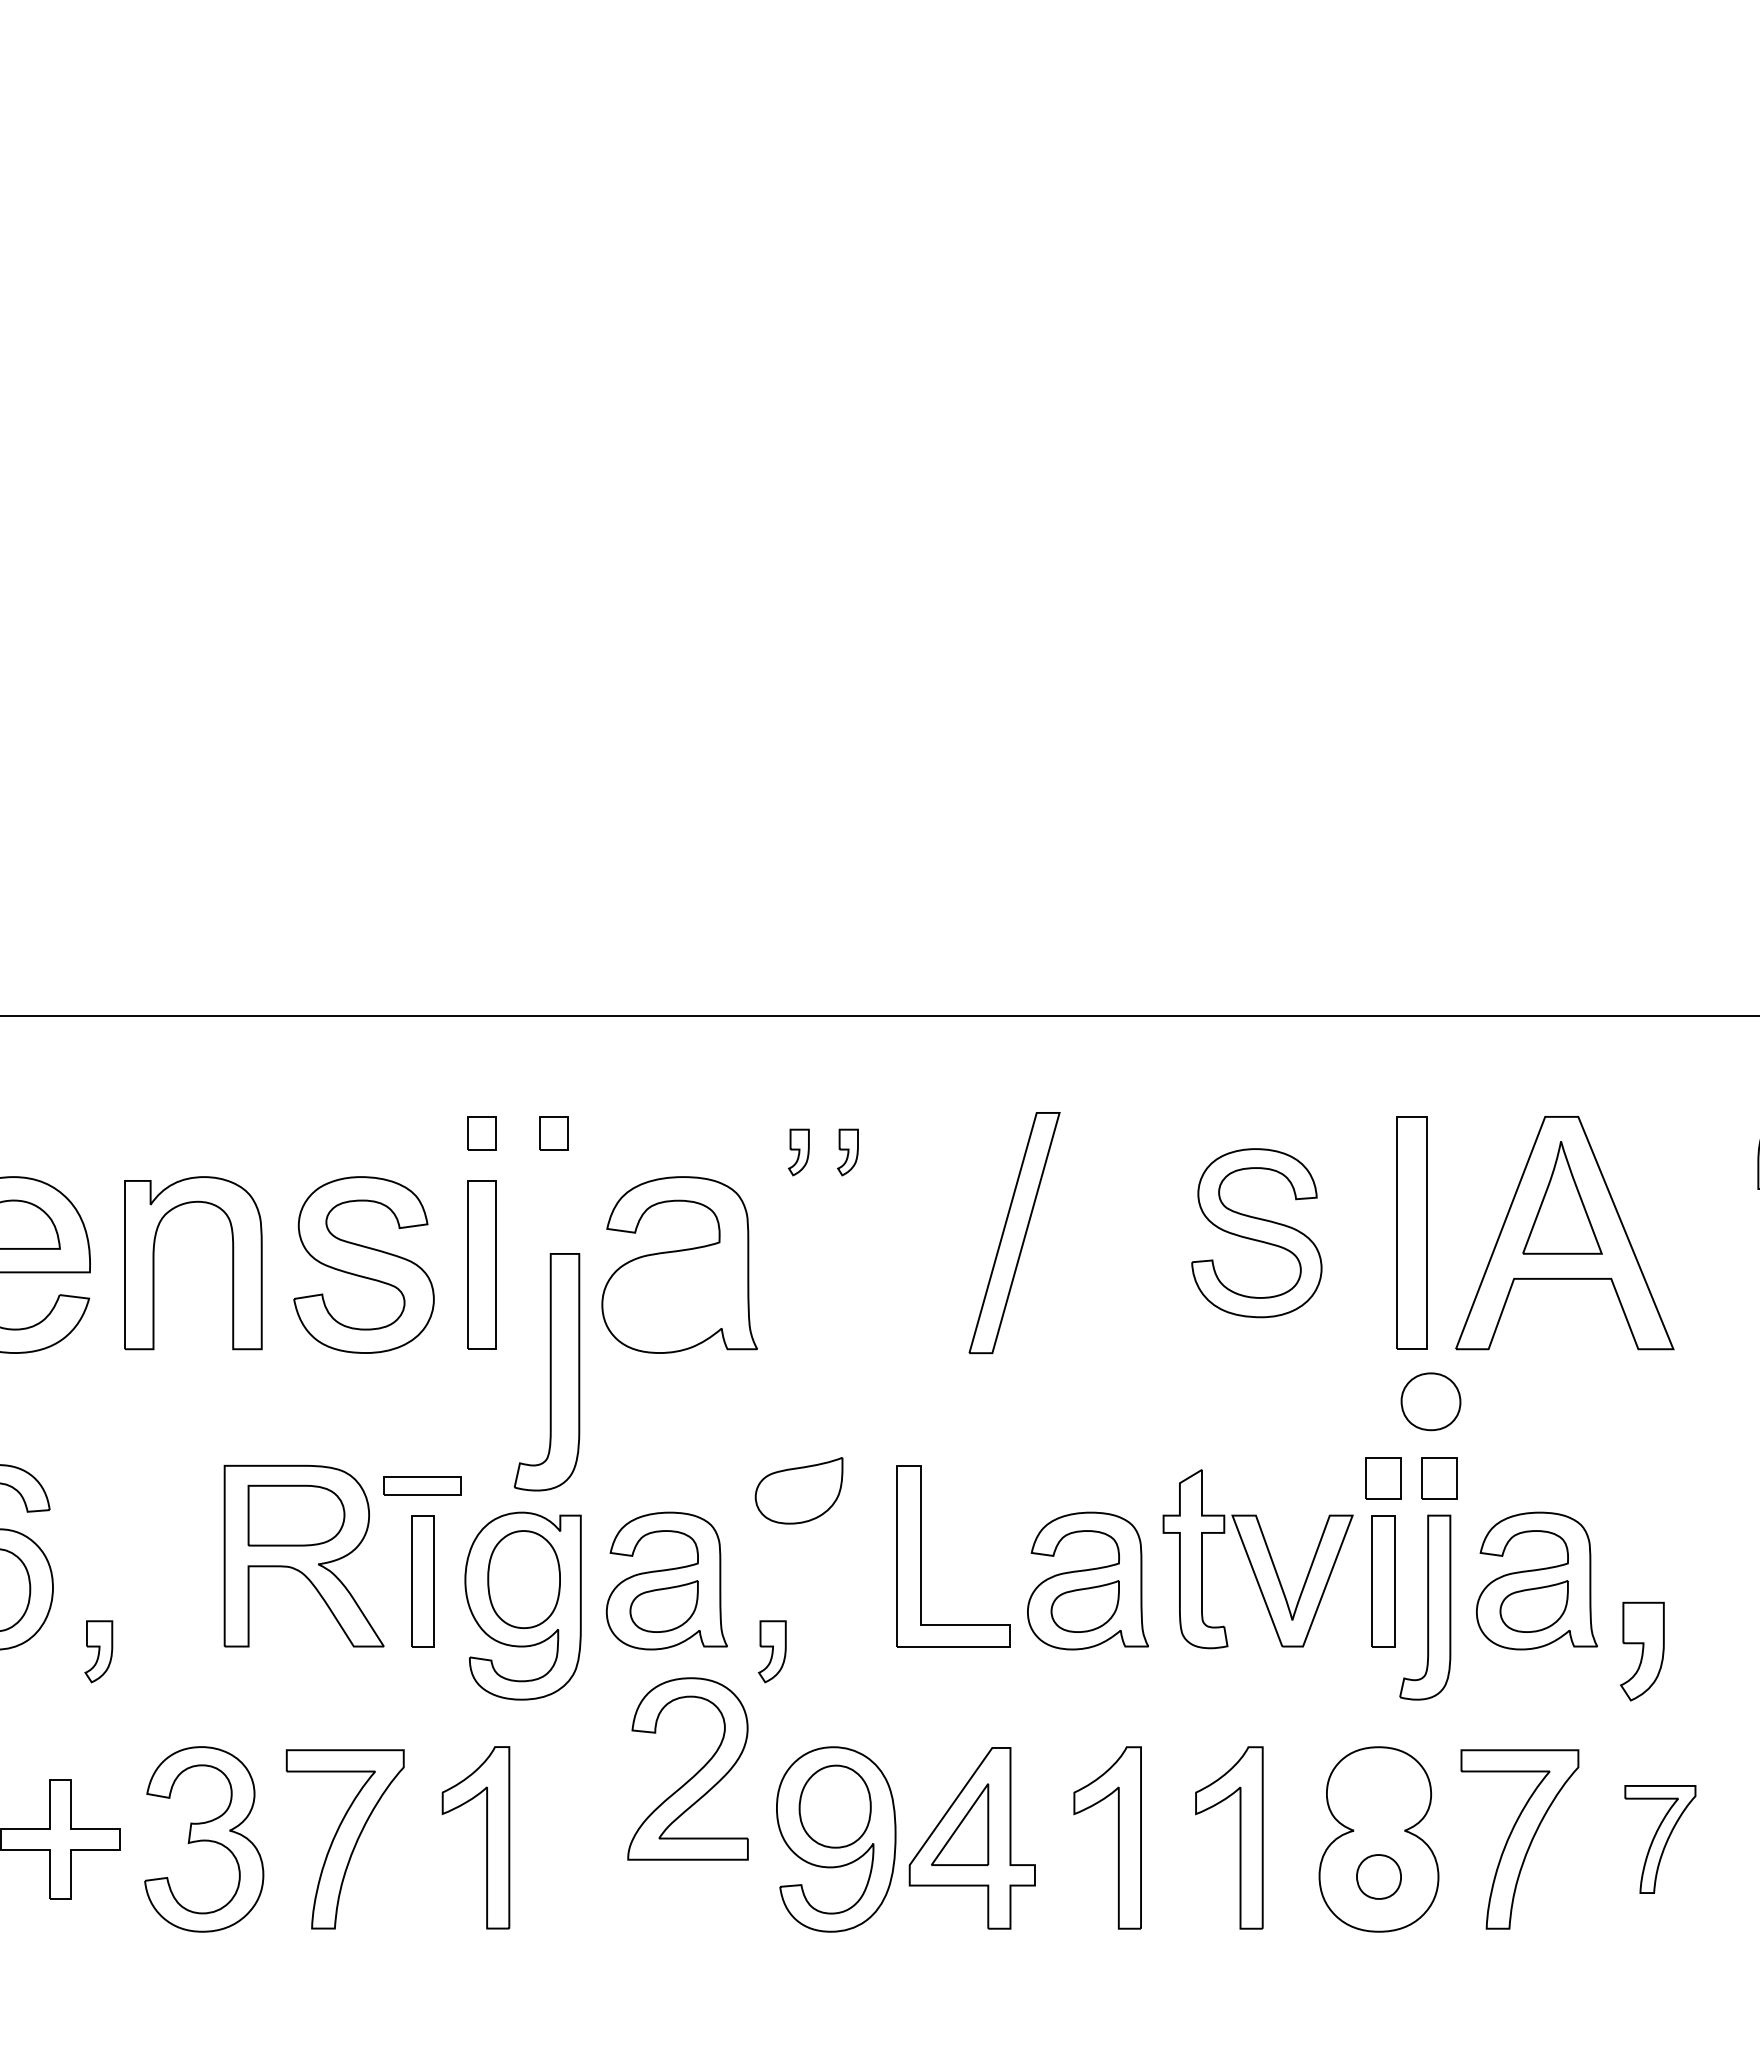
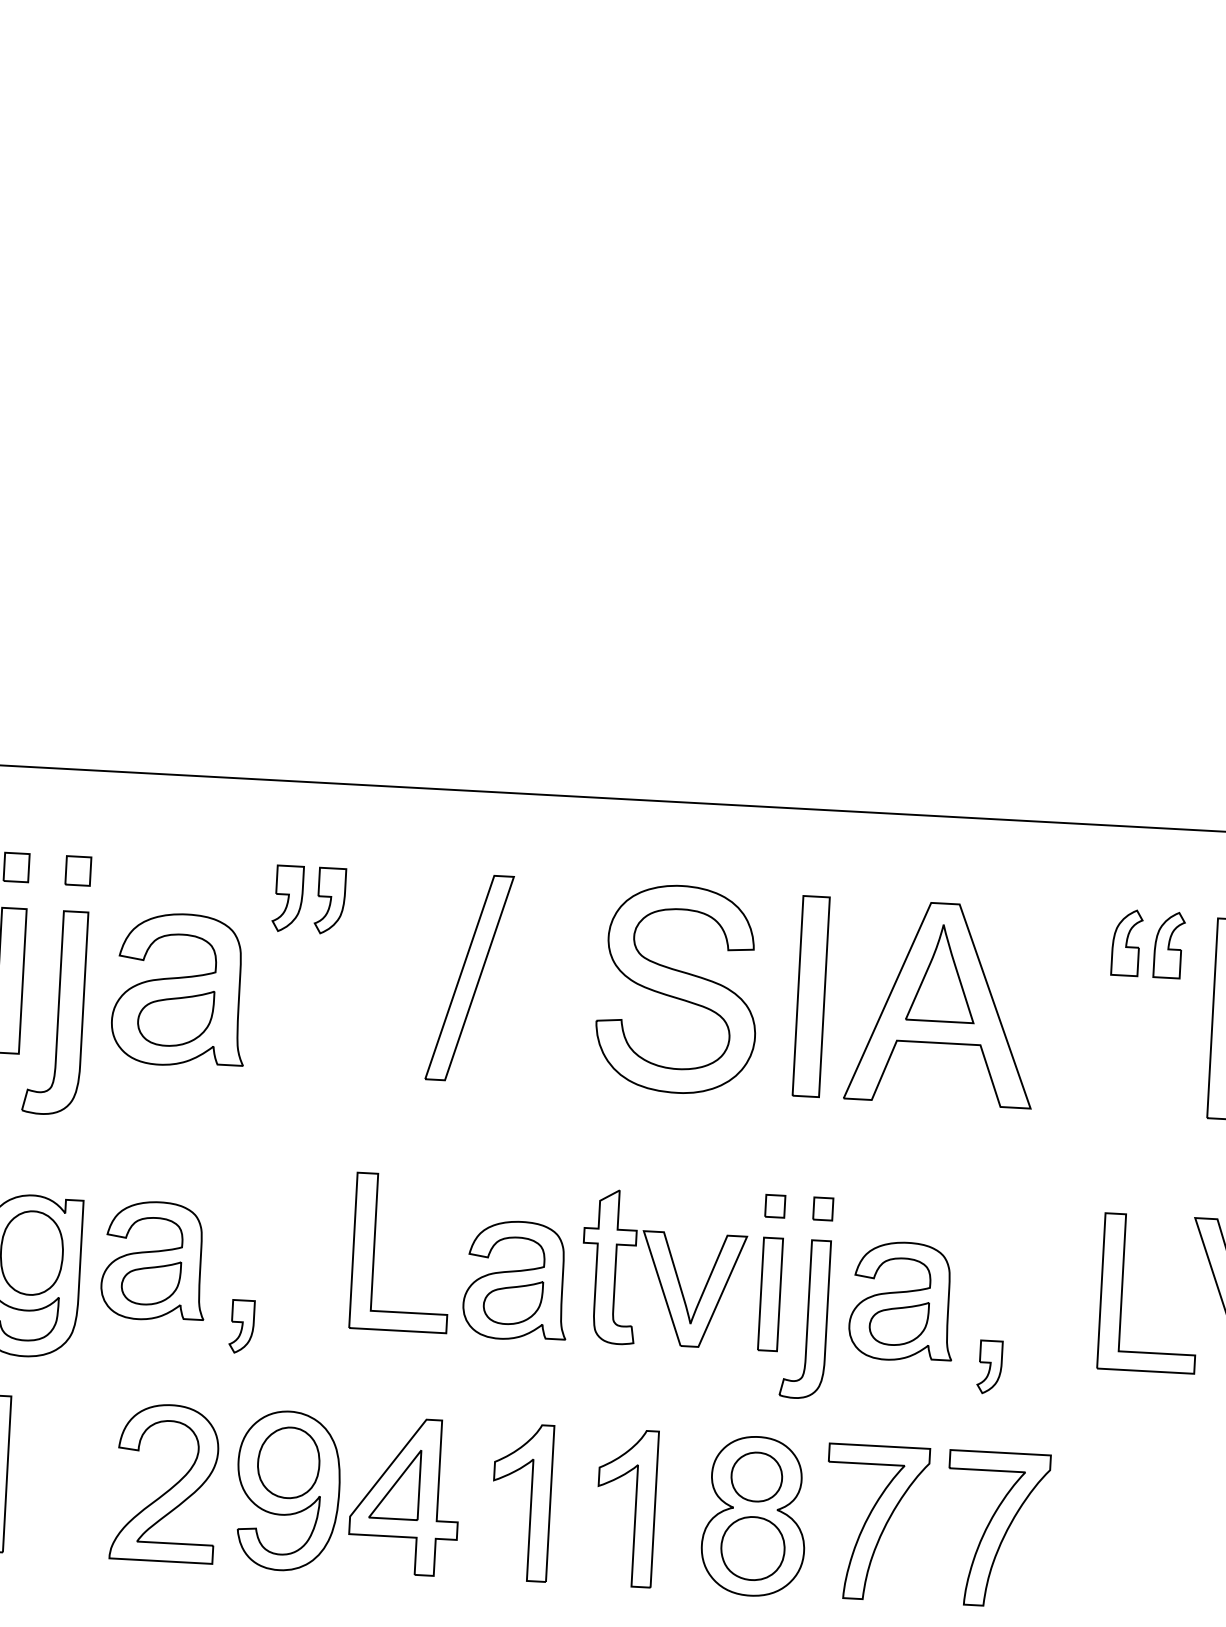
part: (798, 1152) -> (287, 898), size x1.67
part: (847, 1152) -> (329, 901), size x1.67
part: (1256, 1233) -> (677, 989), size x1.43
part: (546, 1372) -> (54, 1012), moved
part: (1430, 1401) -> (756, 1476), moved
part: (1383, 1478) -> (775, 1206), size x0.62
part: (1438, 1478) -> (822, 1208), size x0.62
part: (798, 1490) -> (175, 1017), moved
part: (1642, 1651) -> (989, 1367), size x0.62
part: (694, 1774) -> (170, 1488), moved
part: (1660, 1839) -> (996, 1529), size x1.67
part: (1378, 1876) -> (752, 1548), size x1.67

